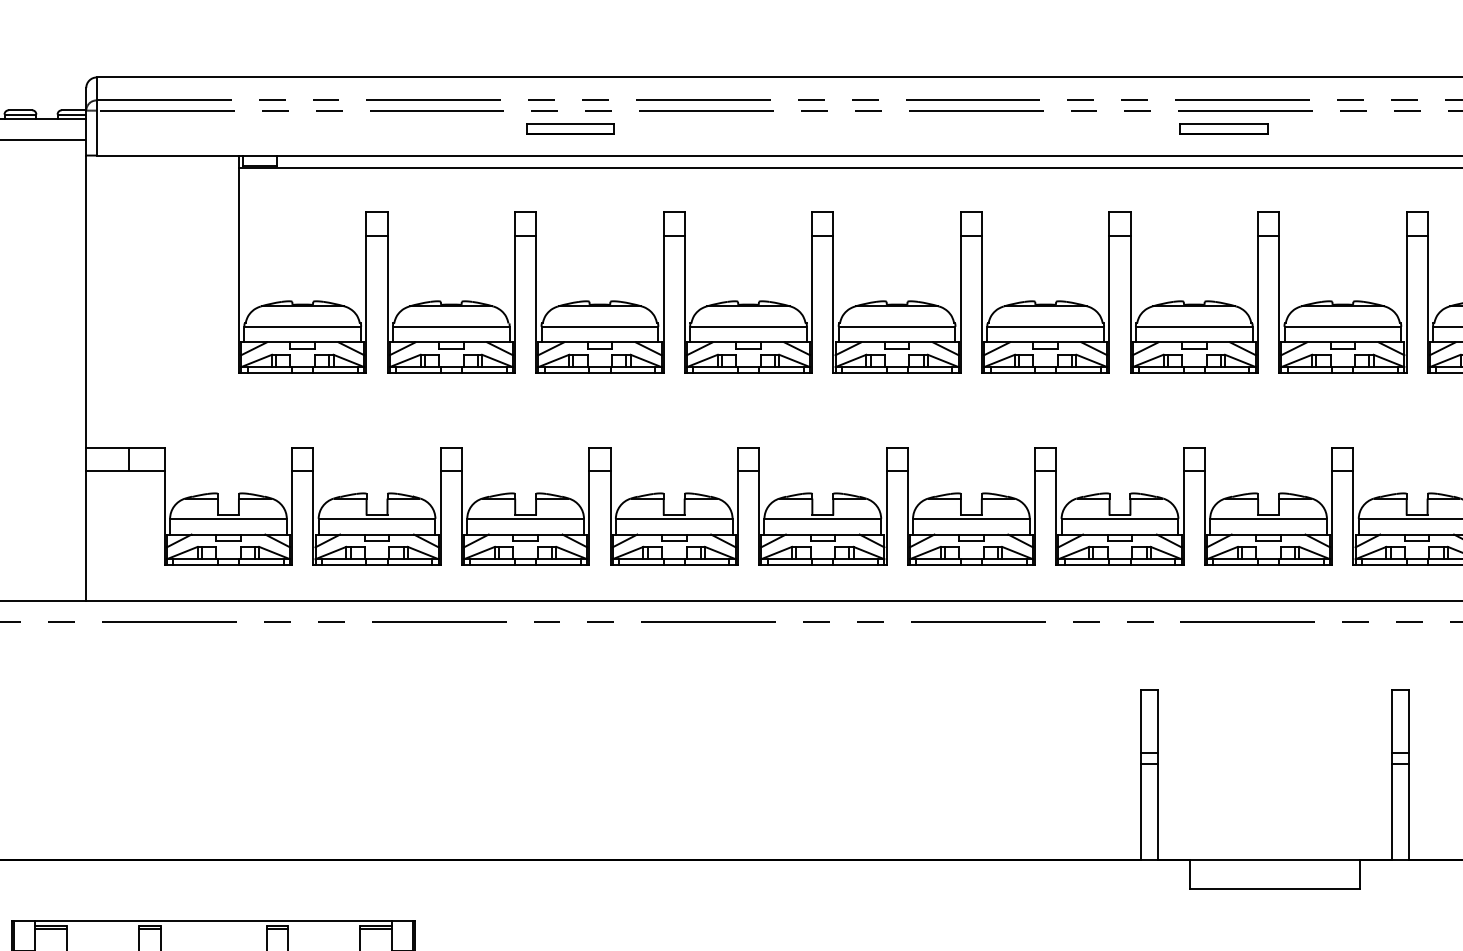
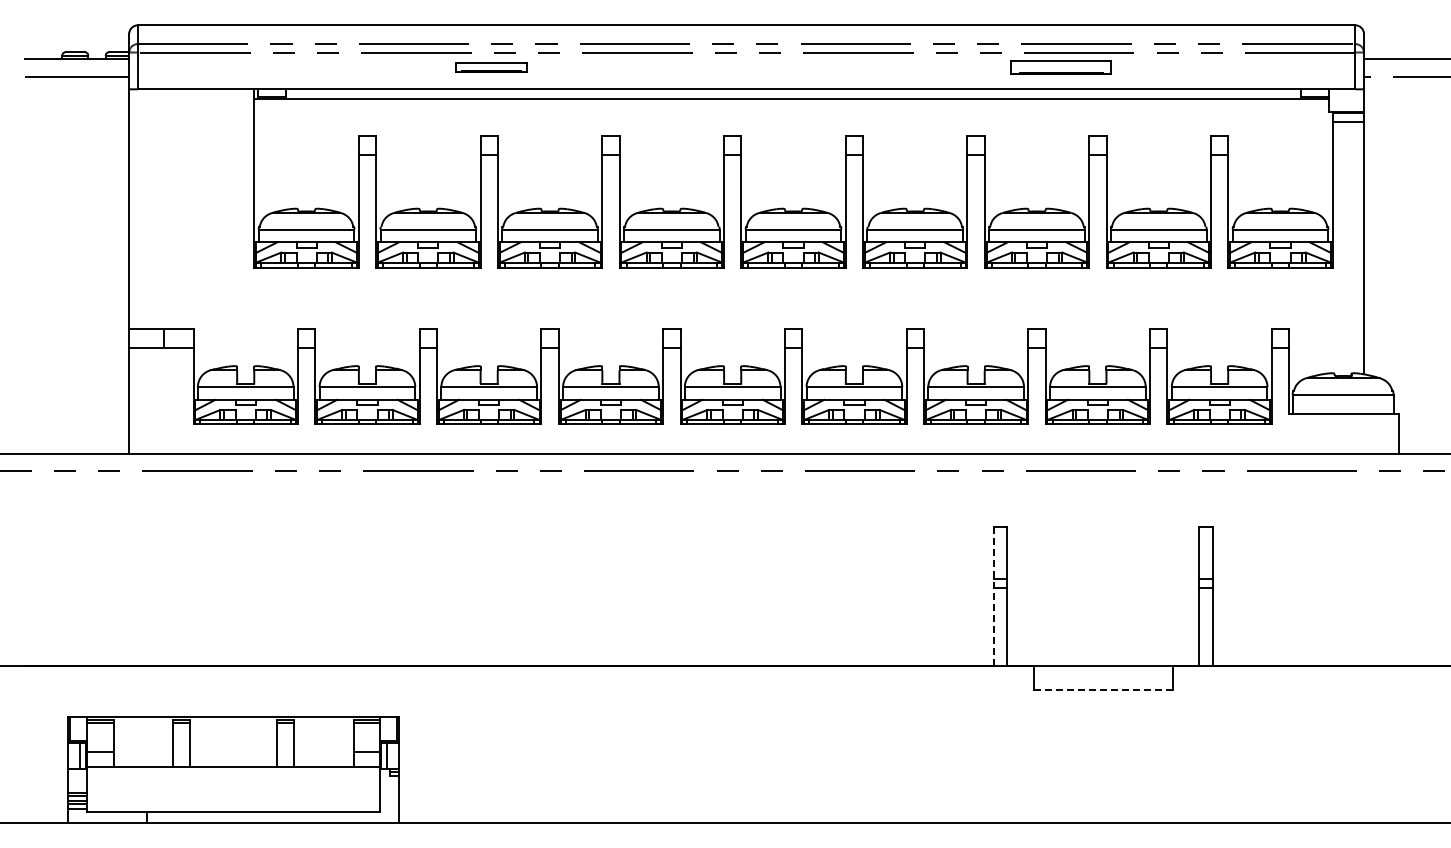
part: (569, 128) -> (491, 67), moved
part: (1224, 128) -> (1061, 67), size x1.4
line: (1141, 774) -> (993, 596), solid -> dashed
line: (1275, 889) -> (1103, 690), solid -> dashed

